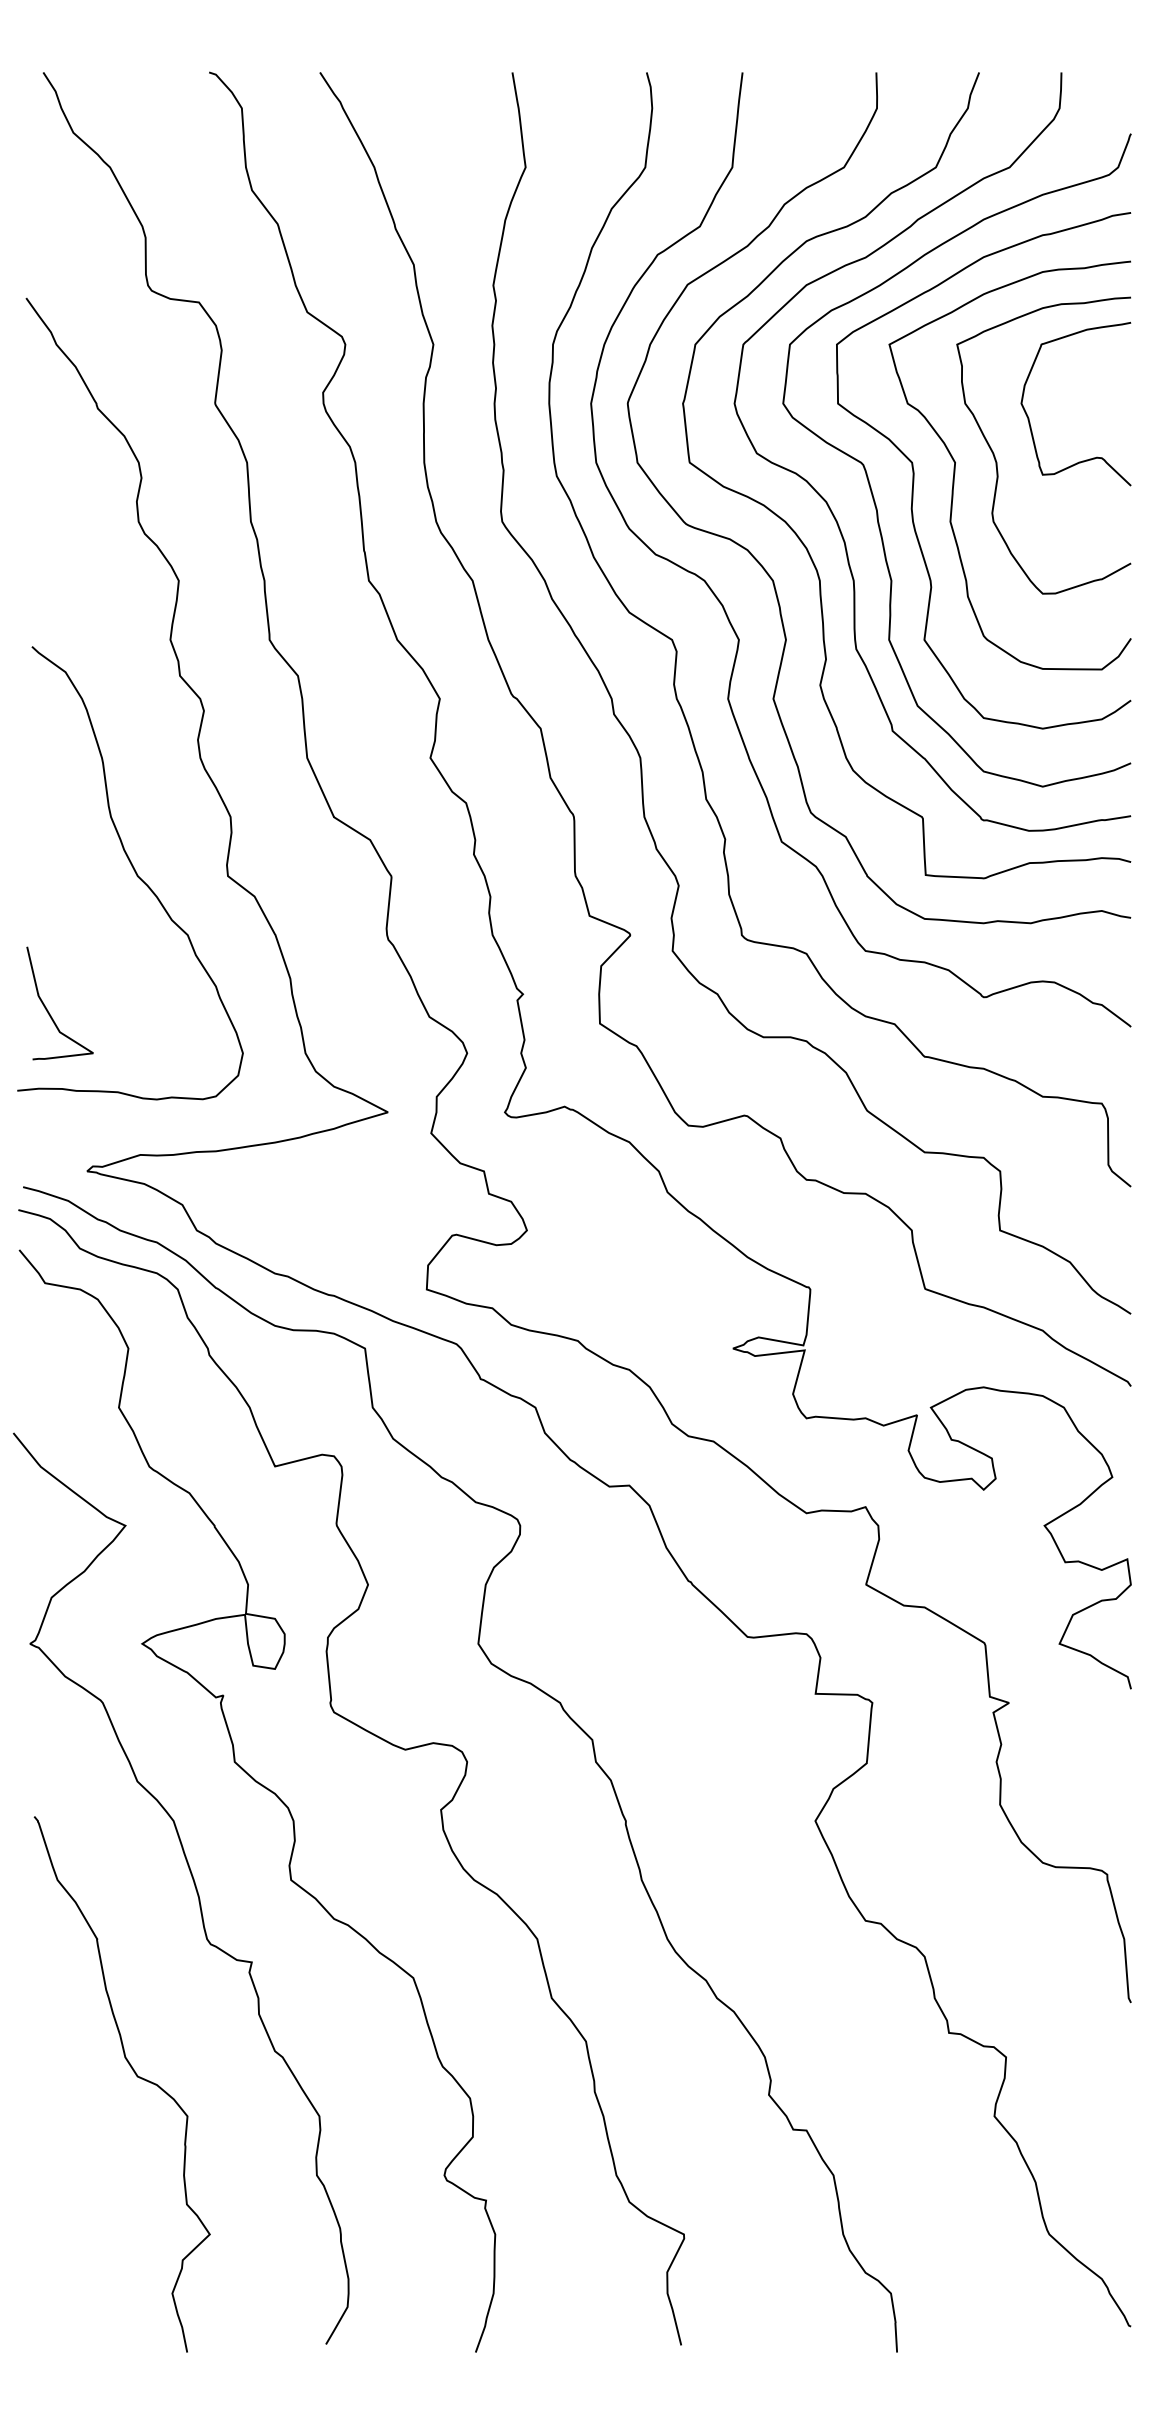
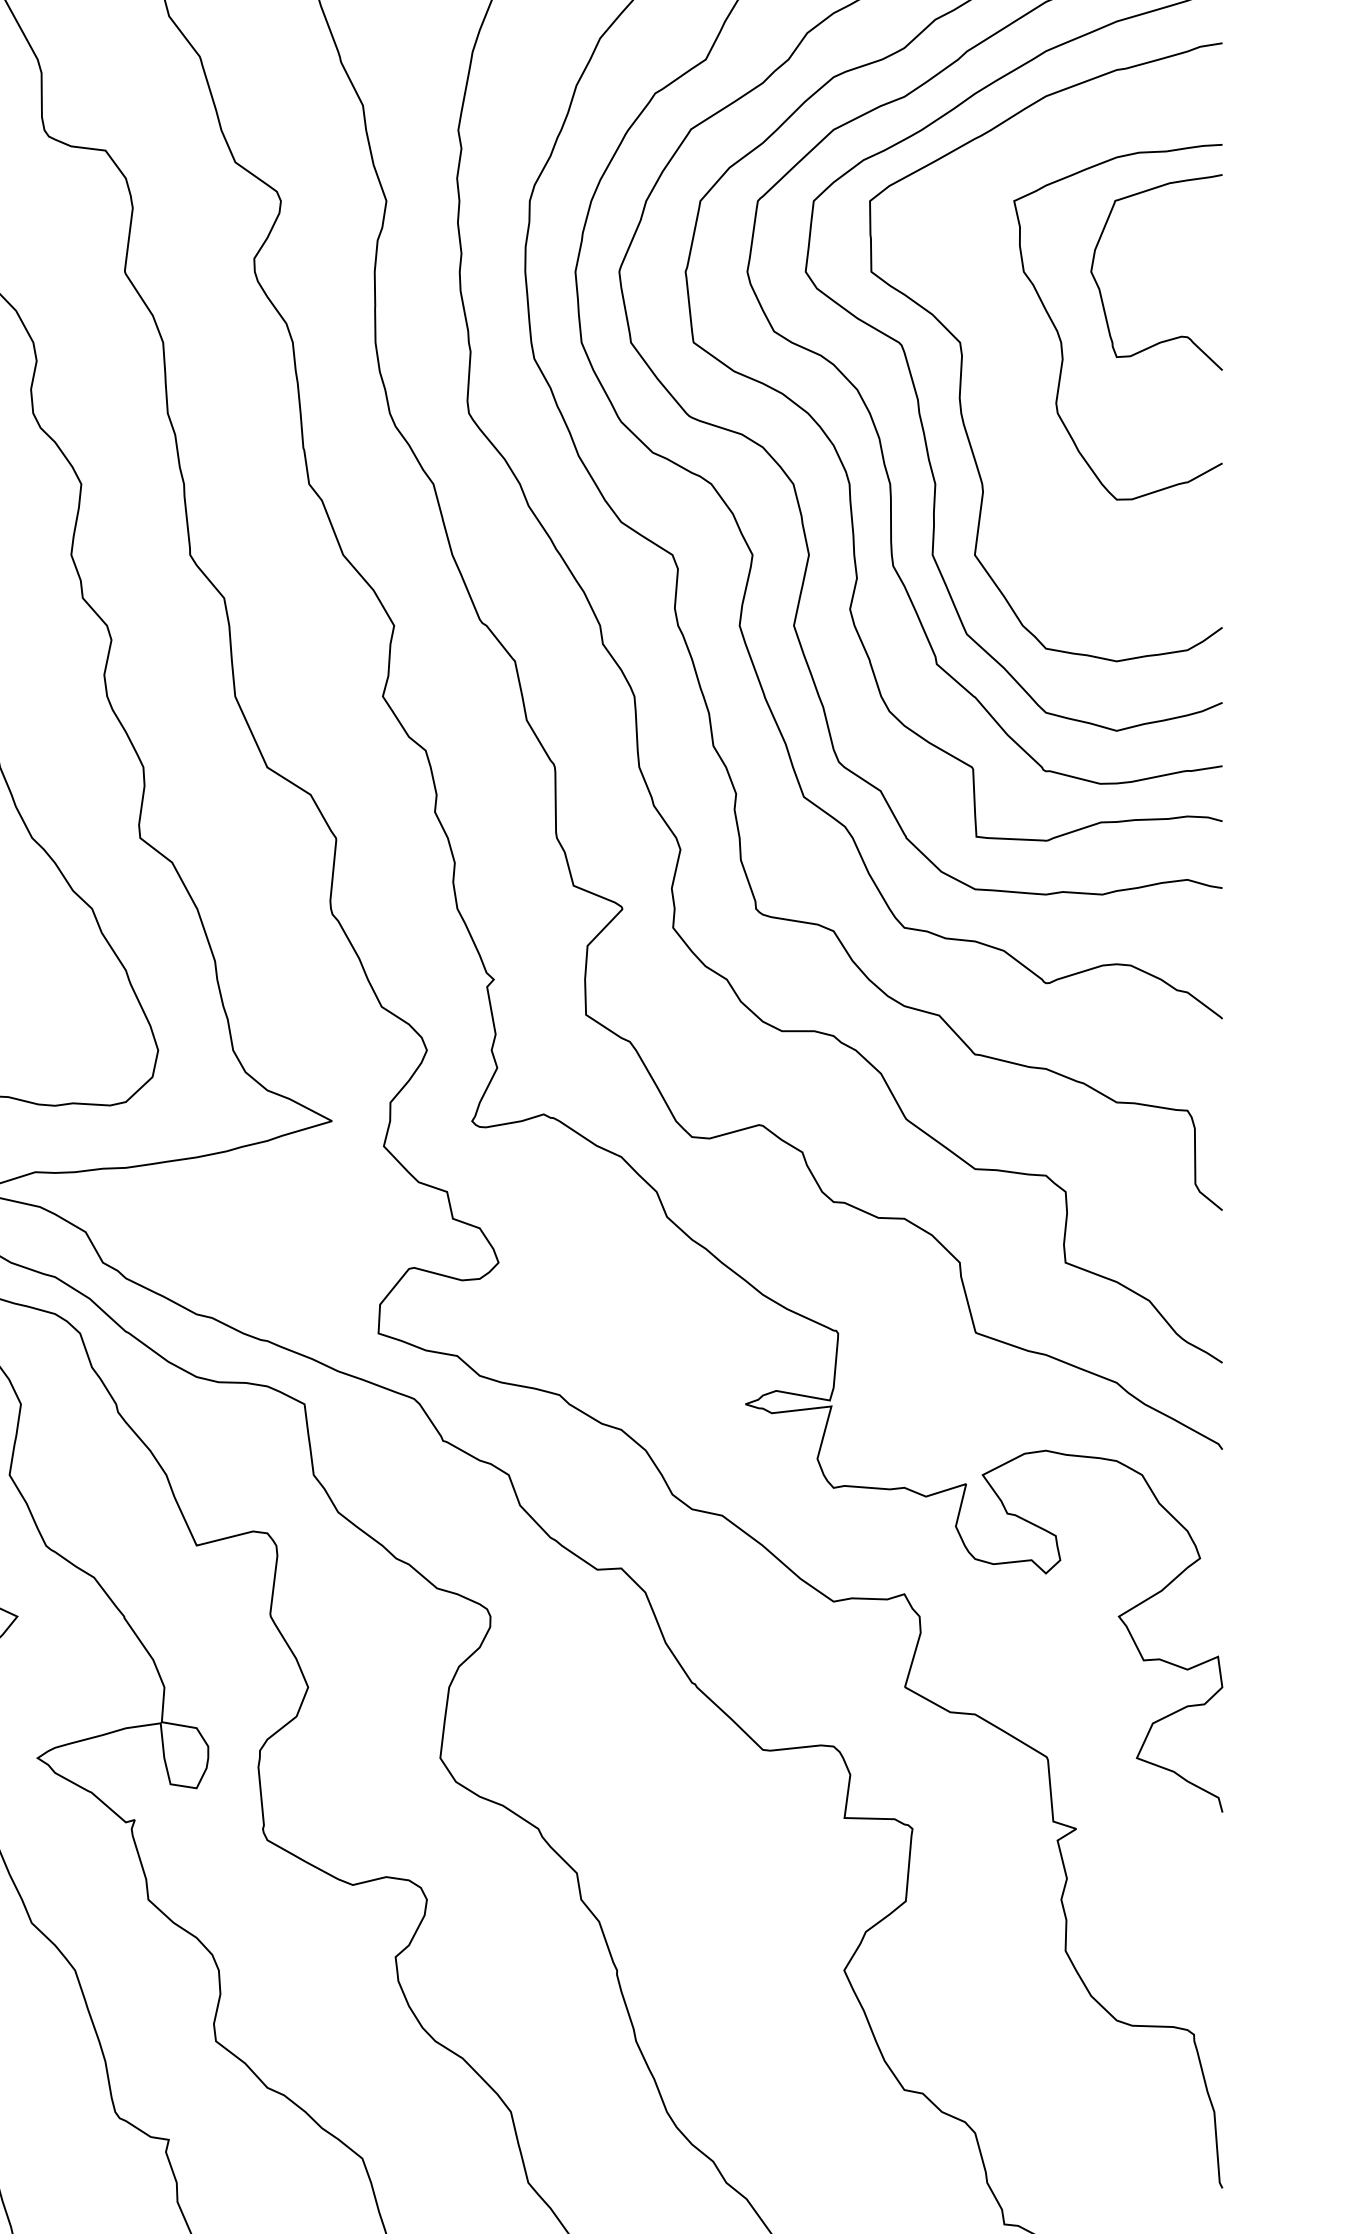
curve: (955, 465) -> (1012, 345), removed

